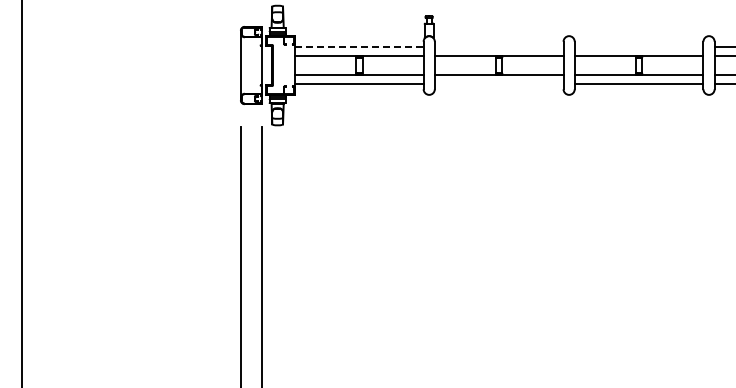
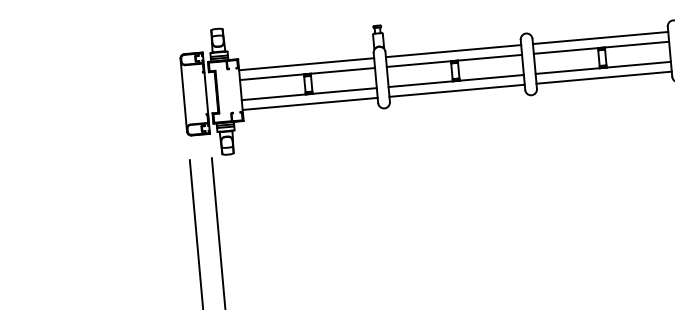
line: (359, 46) -> (306, 64), dashed -> solid
line: (498, 46) -> (452, 51), added
line: (638, 46) -> (599, 37), added
line: (498, 84) -> (456, 90), added

